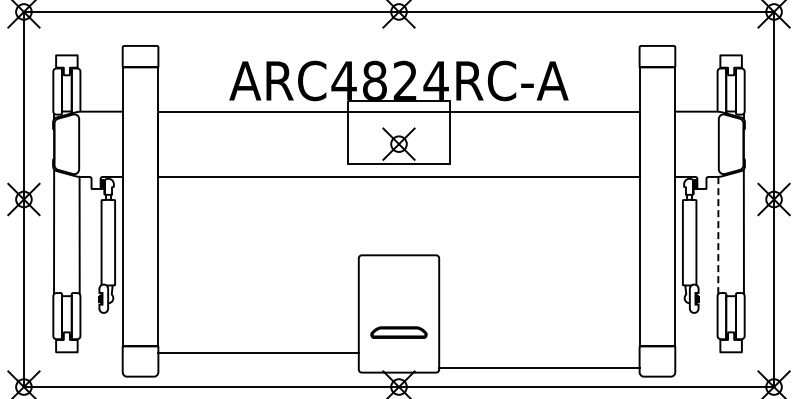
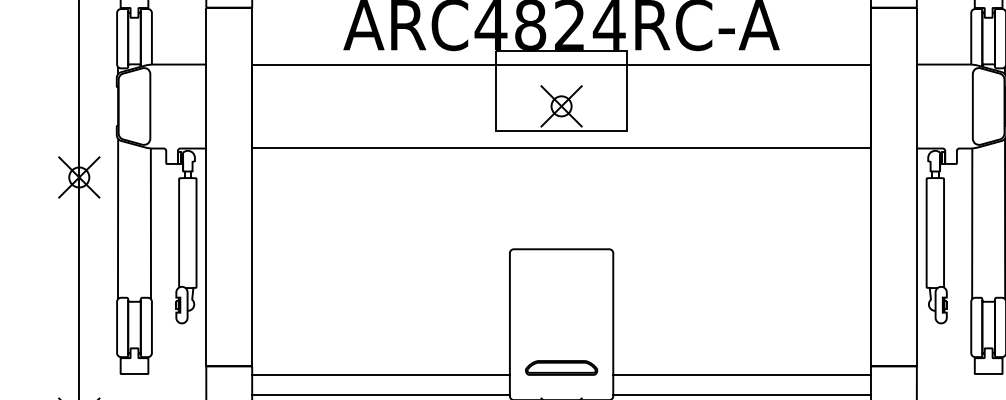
line: (718, 235) -> (972, 223), dashed -> solid
part: (398, 332) -> (560, 367), moved
line: (539, 353) -> (742, 375), added
line: (258, 368) -> (380, 394), added

